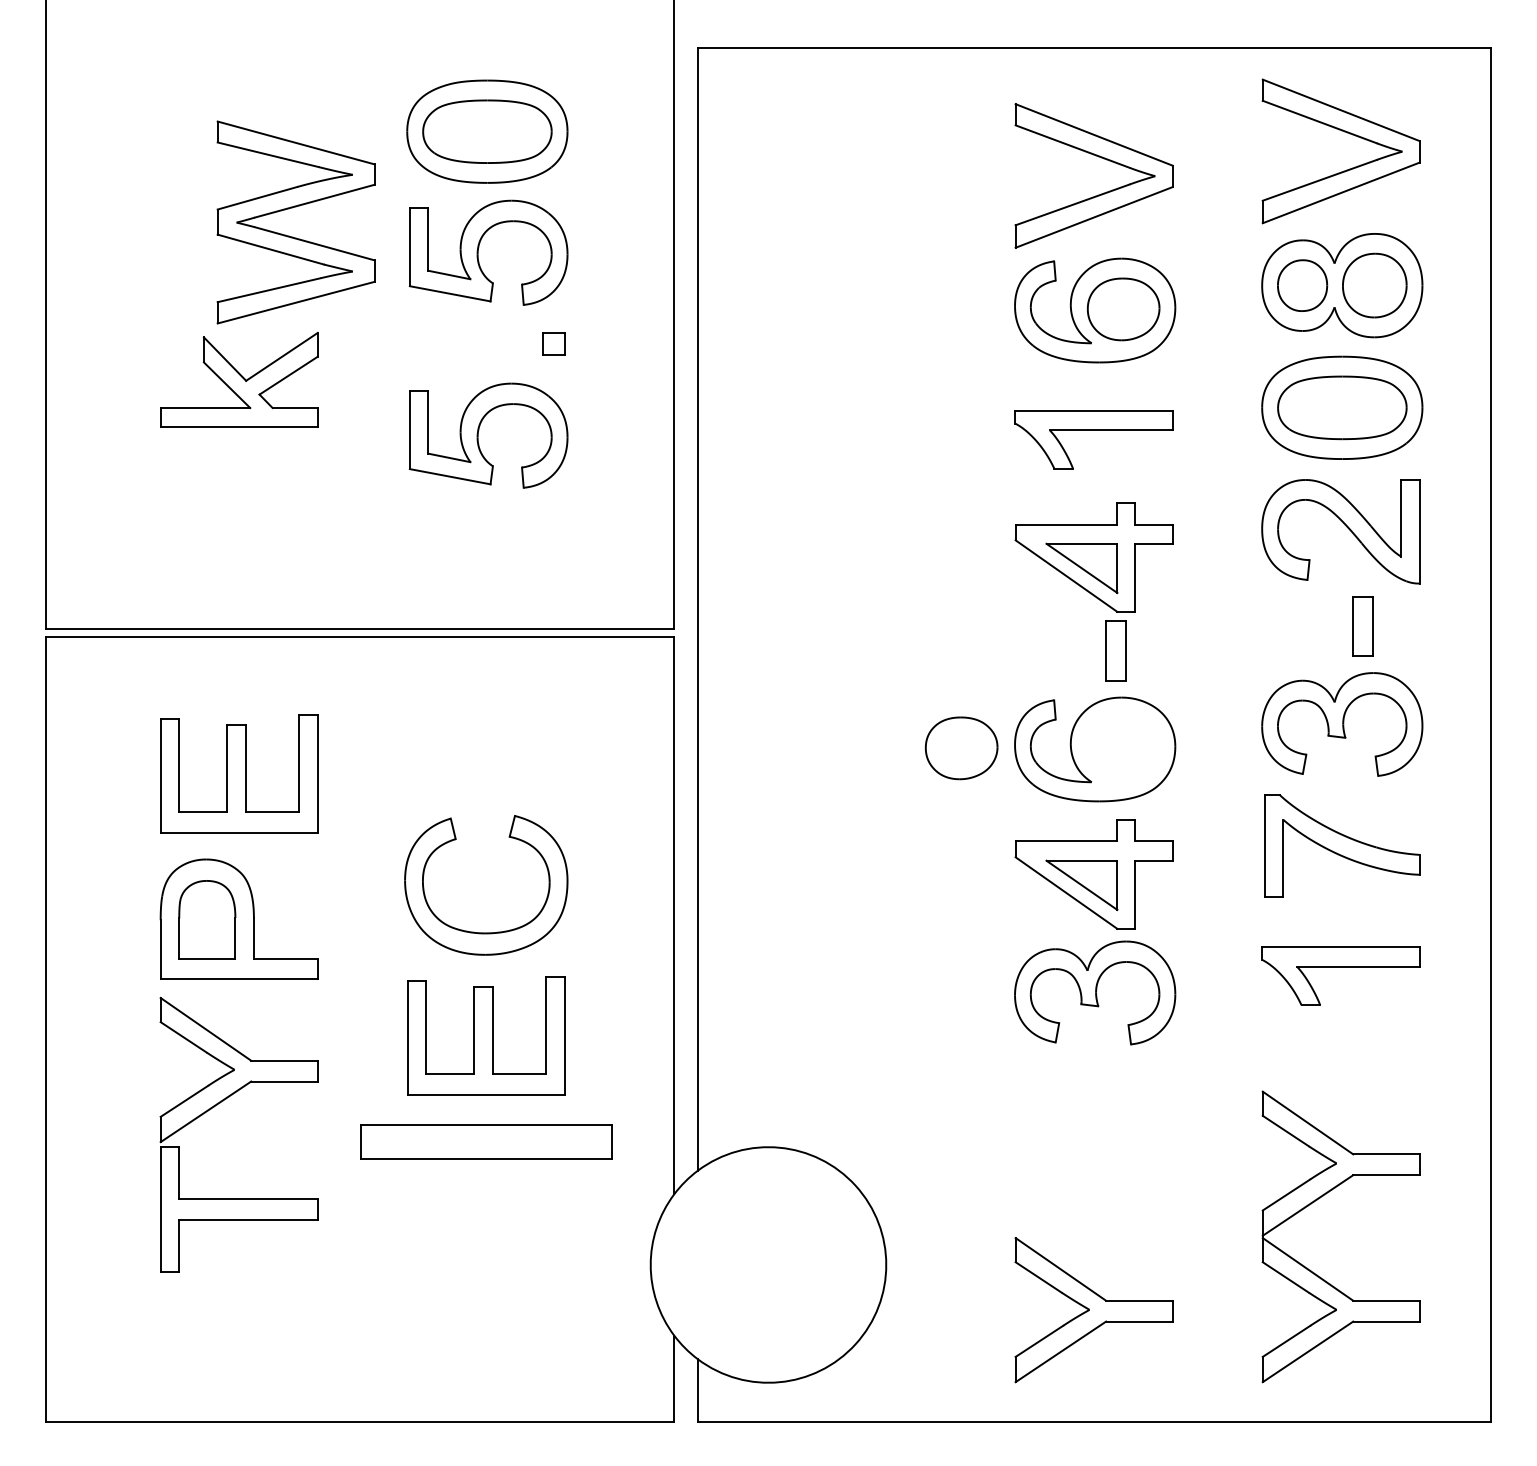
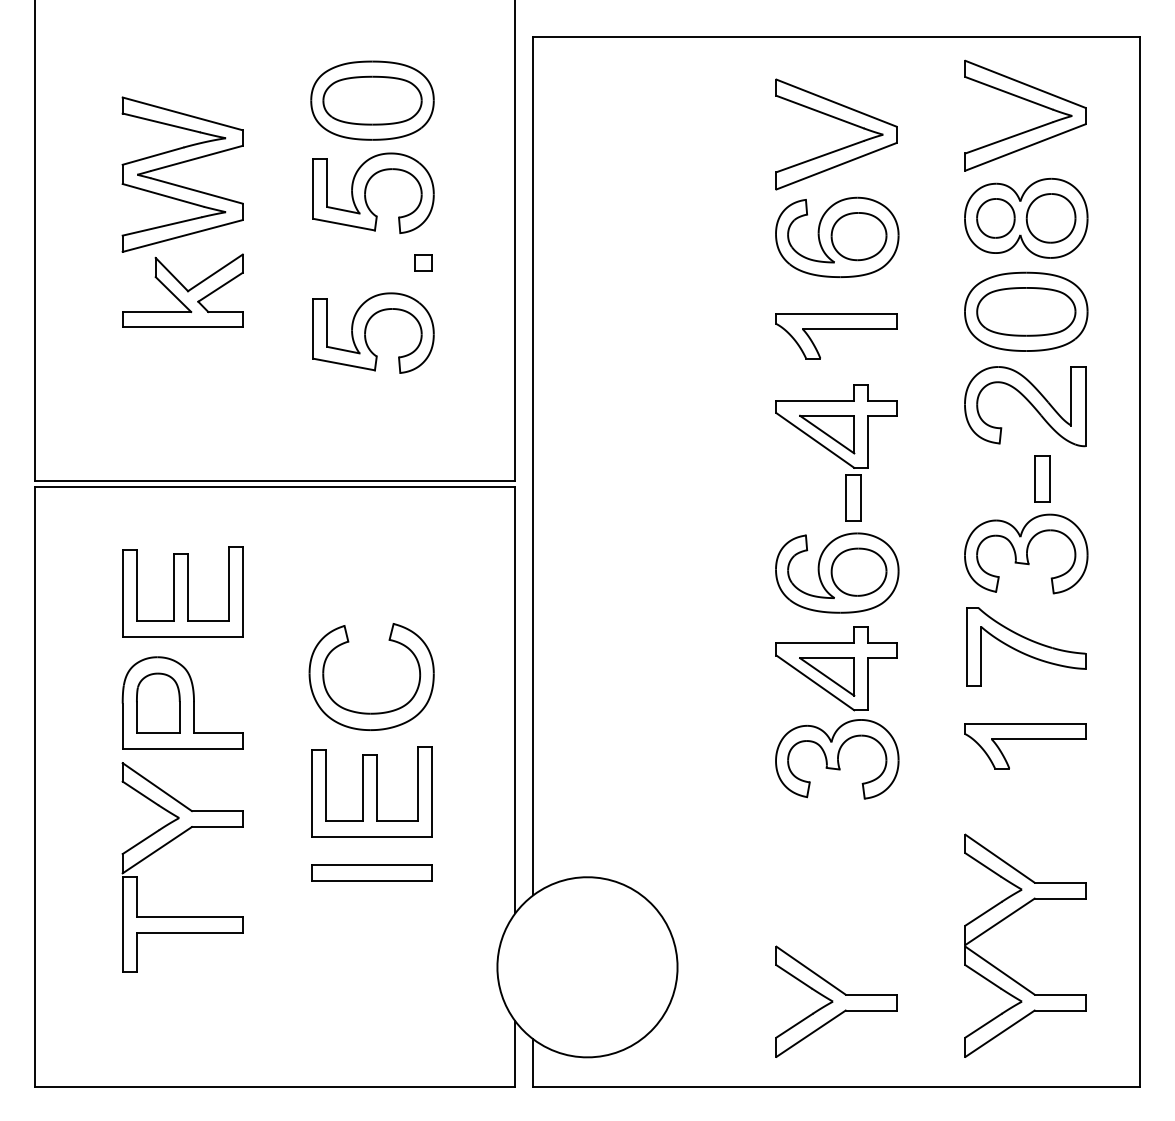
part: (292, 208) -> (179, 164), moved
part: (961, 748) -> (858, 572), moved
part: (486, 1142) -> (371, 873), size x0.62

